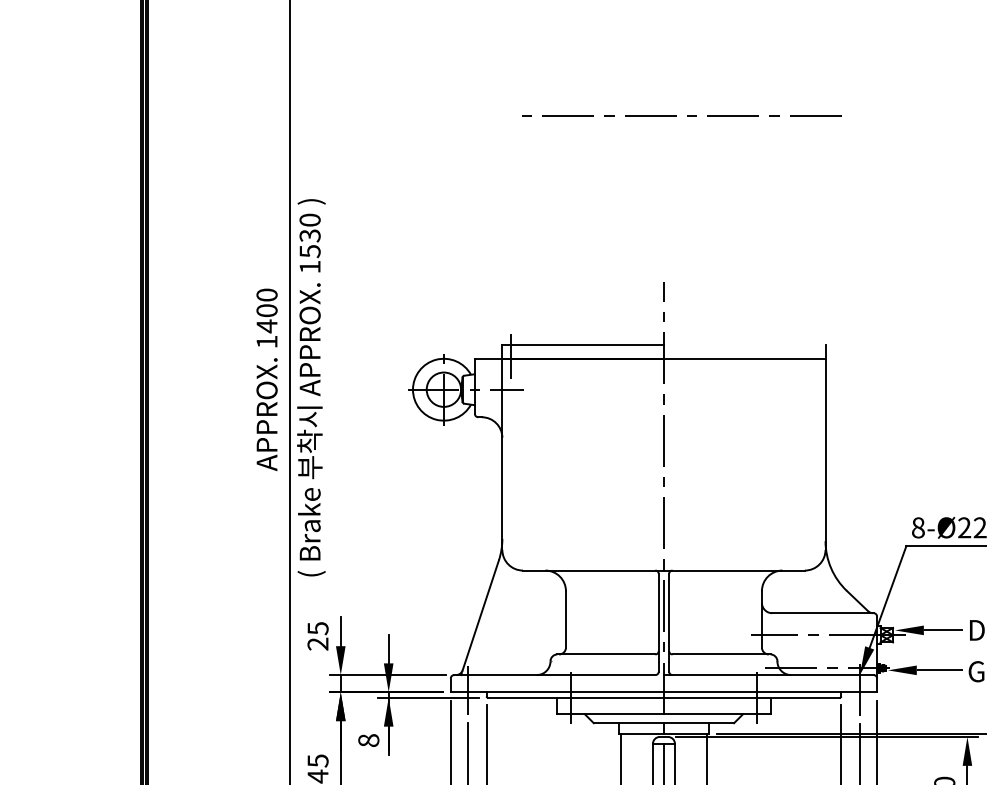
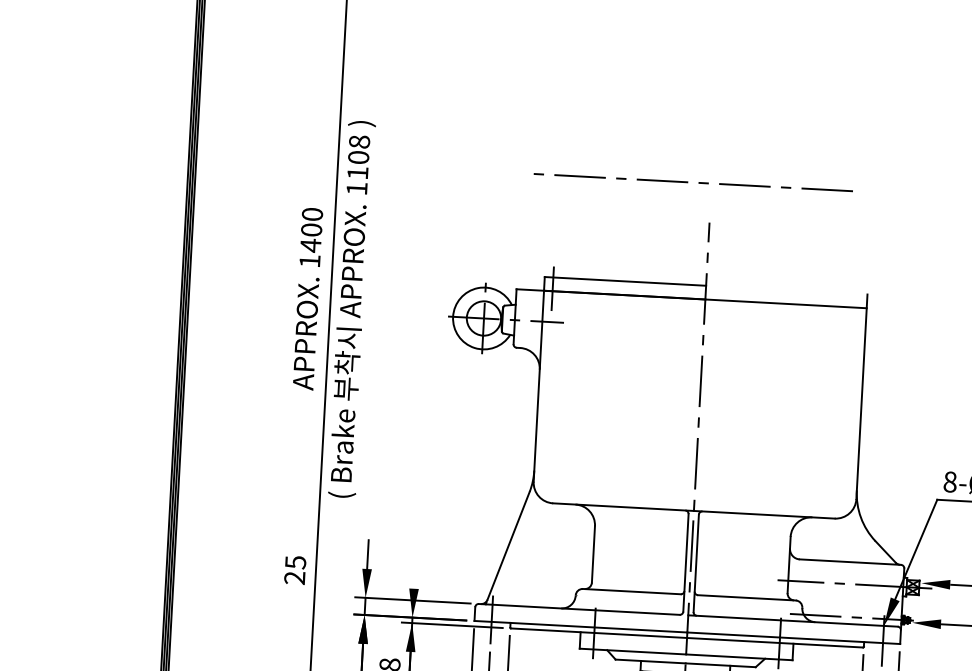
line: (676, 115) -> (688, 182), moved
text: (309, 235) -> (358, 157), 1530 -> 1108
text: (317, 636) -> (294, 570), moved
line: (388, 648) -> (414, 573), removed

